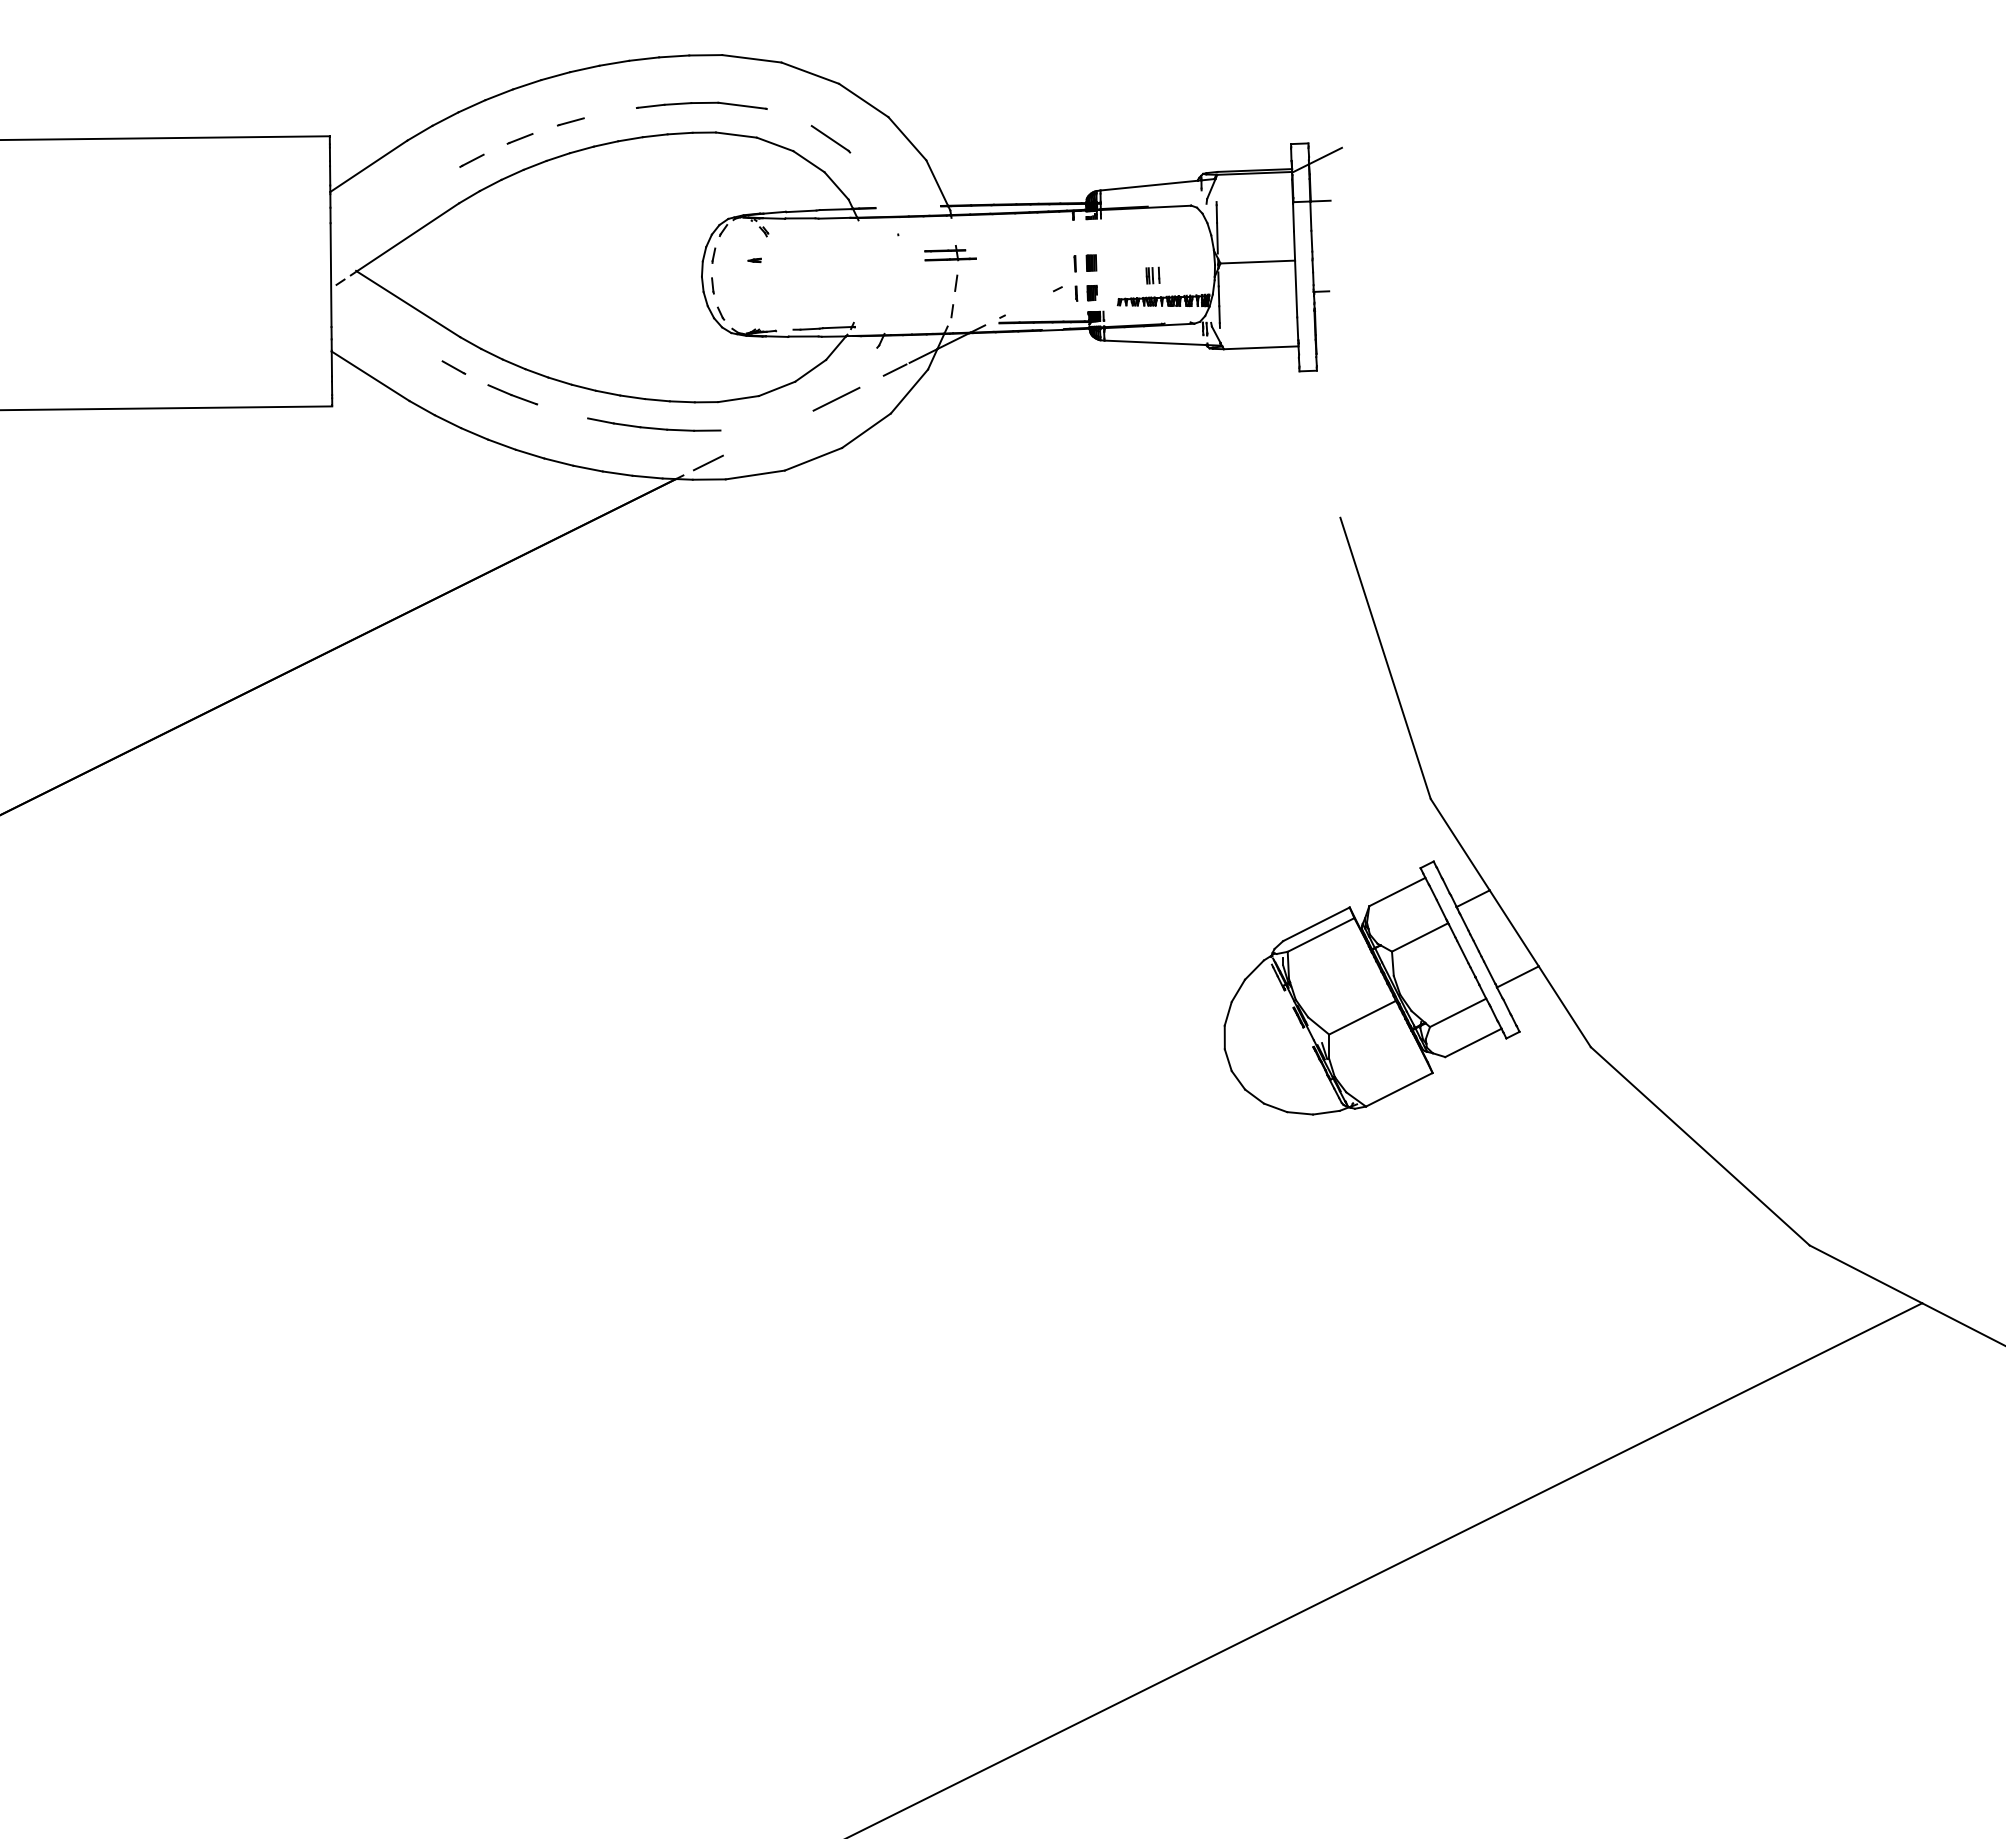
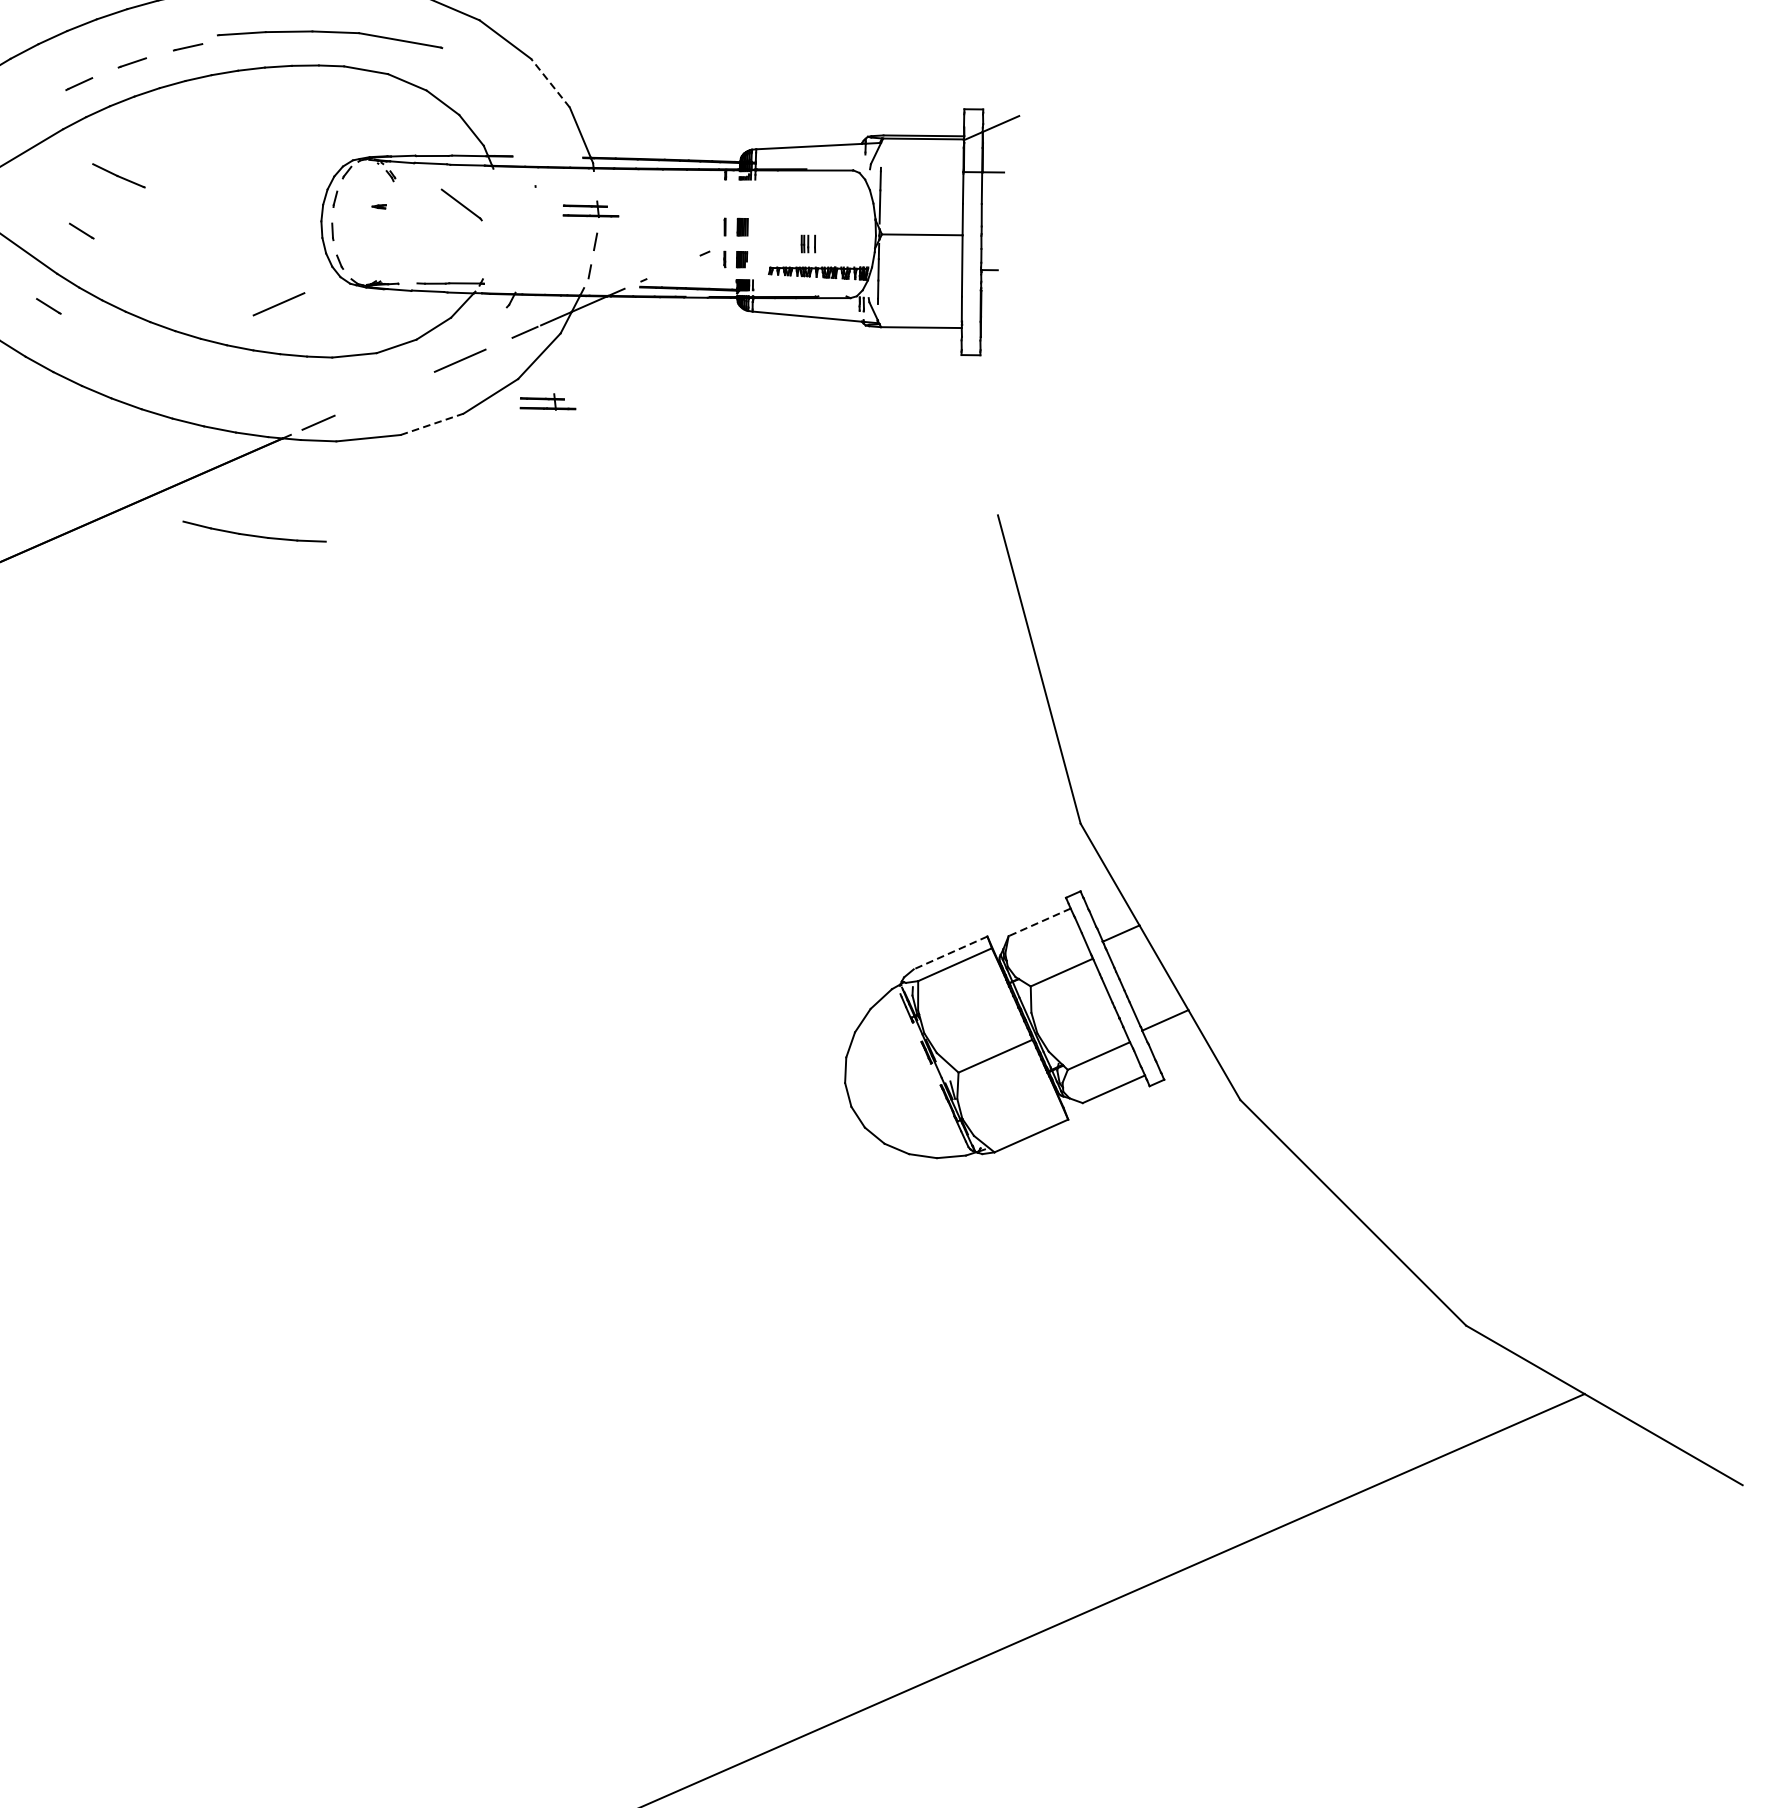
part: (701, 105) -> (329, 36), size x1.6
line: (907, 138) -> (550, 82), solid -> dashed
line: (830, 139) -> (461, 205), moved
line: (480, 296) -> (81, 231), added
line: (666, 354) -> (279, 303), added
line: (512, 394) -> (118, 175), moved
part: (654, 424) -> (254, 531), moved
part: (919, 433) -> (548, 402), added
line: (813, 459) -> (432, 424), solid -> dashed
line: (1396, 892) -> (1038, 922), solid -> dashed
line: (1315, 924) -> (949, 953), solid -> dashed

